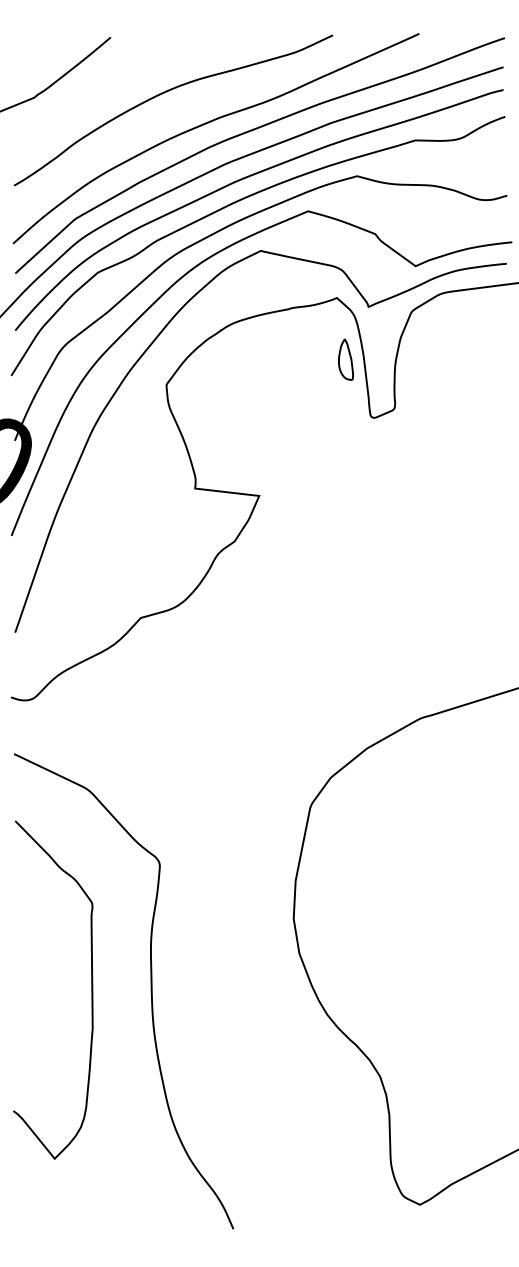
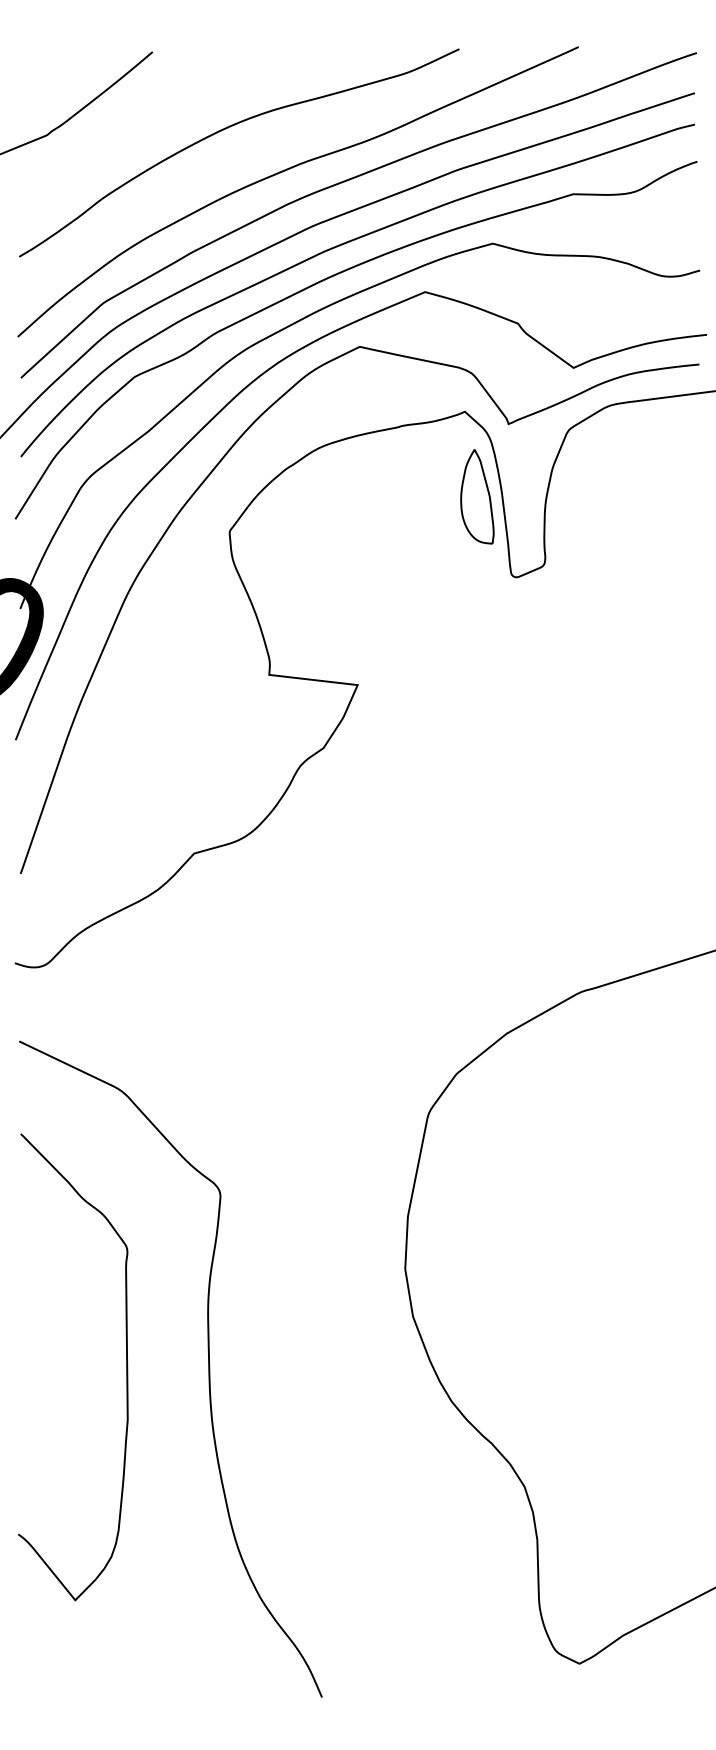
part: (346, 359) -> (477, 496), size x1.67

